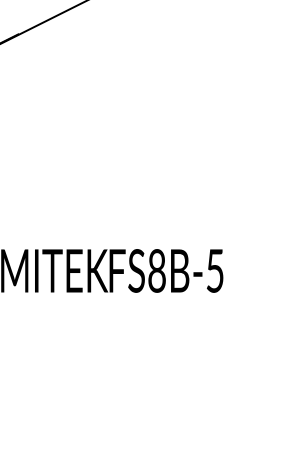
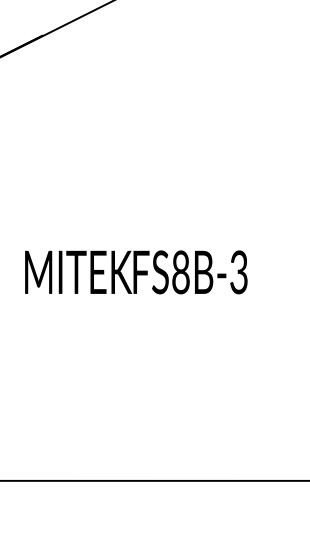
text: (214, 271) -> (238, 272), FS8B-5 -> FS8B-3

